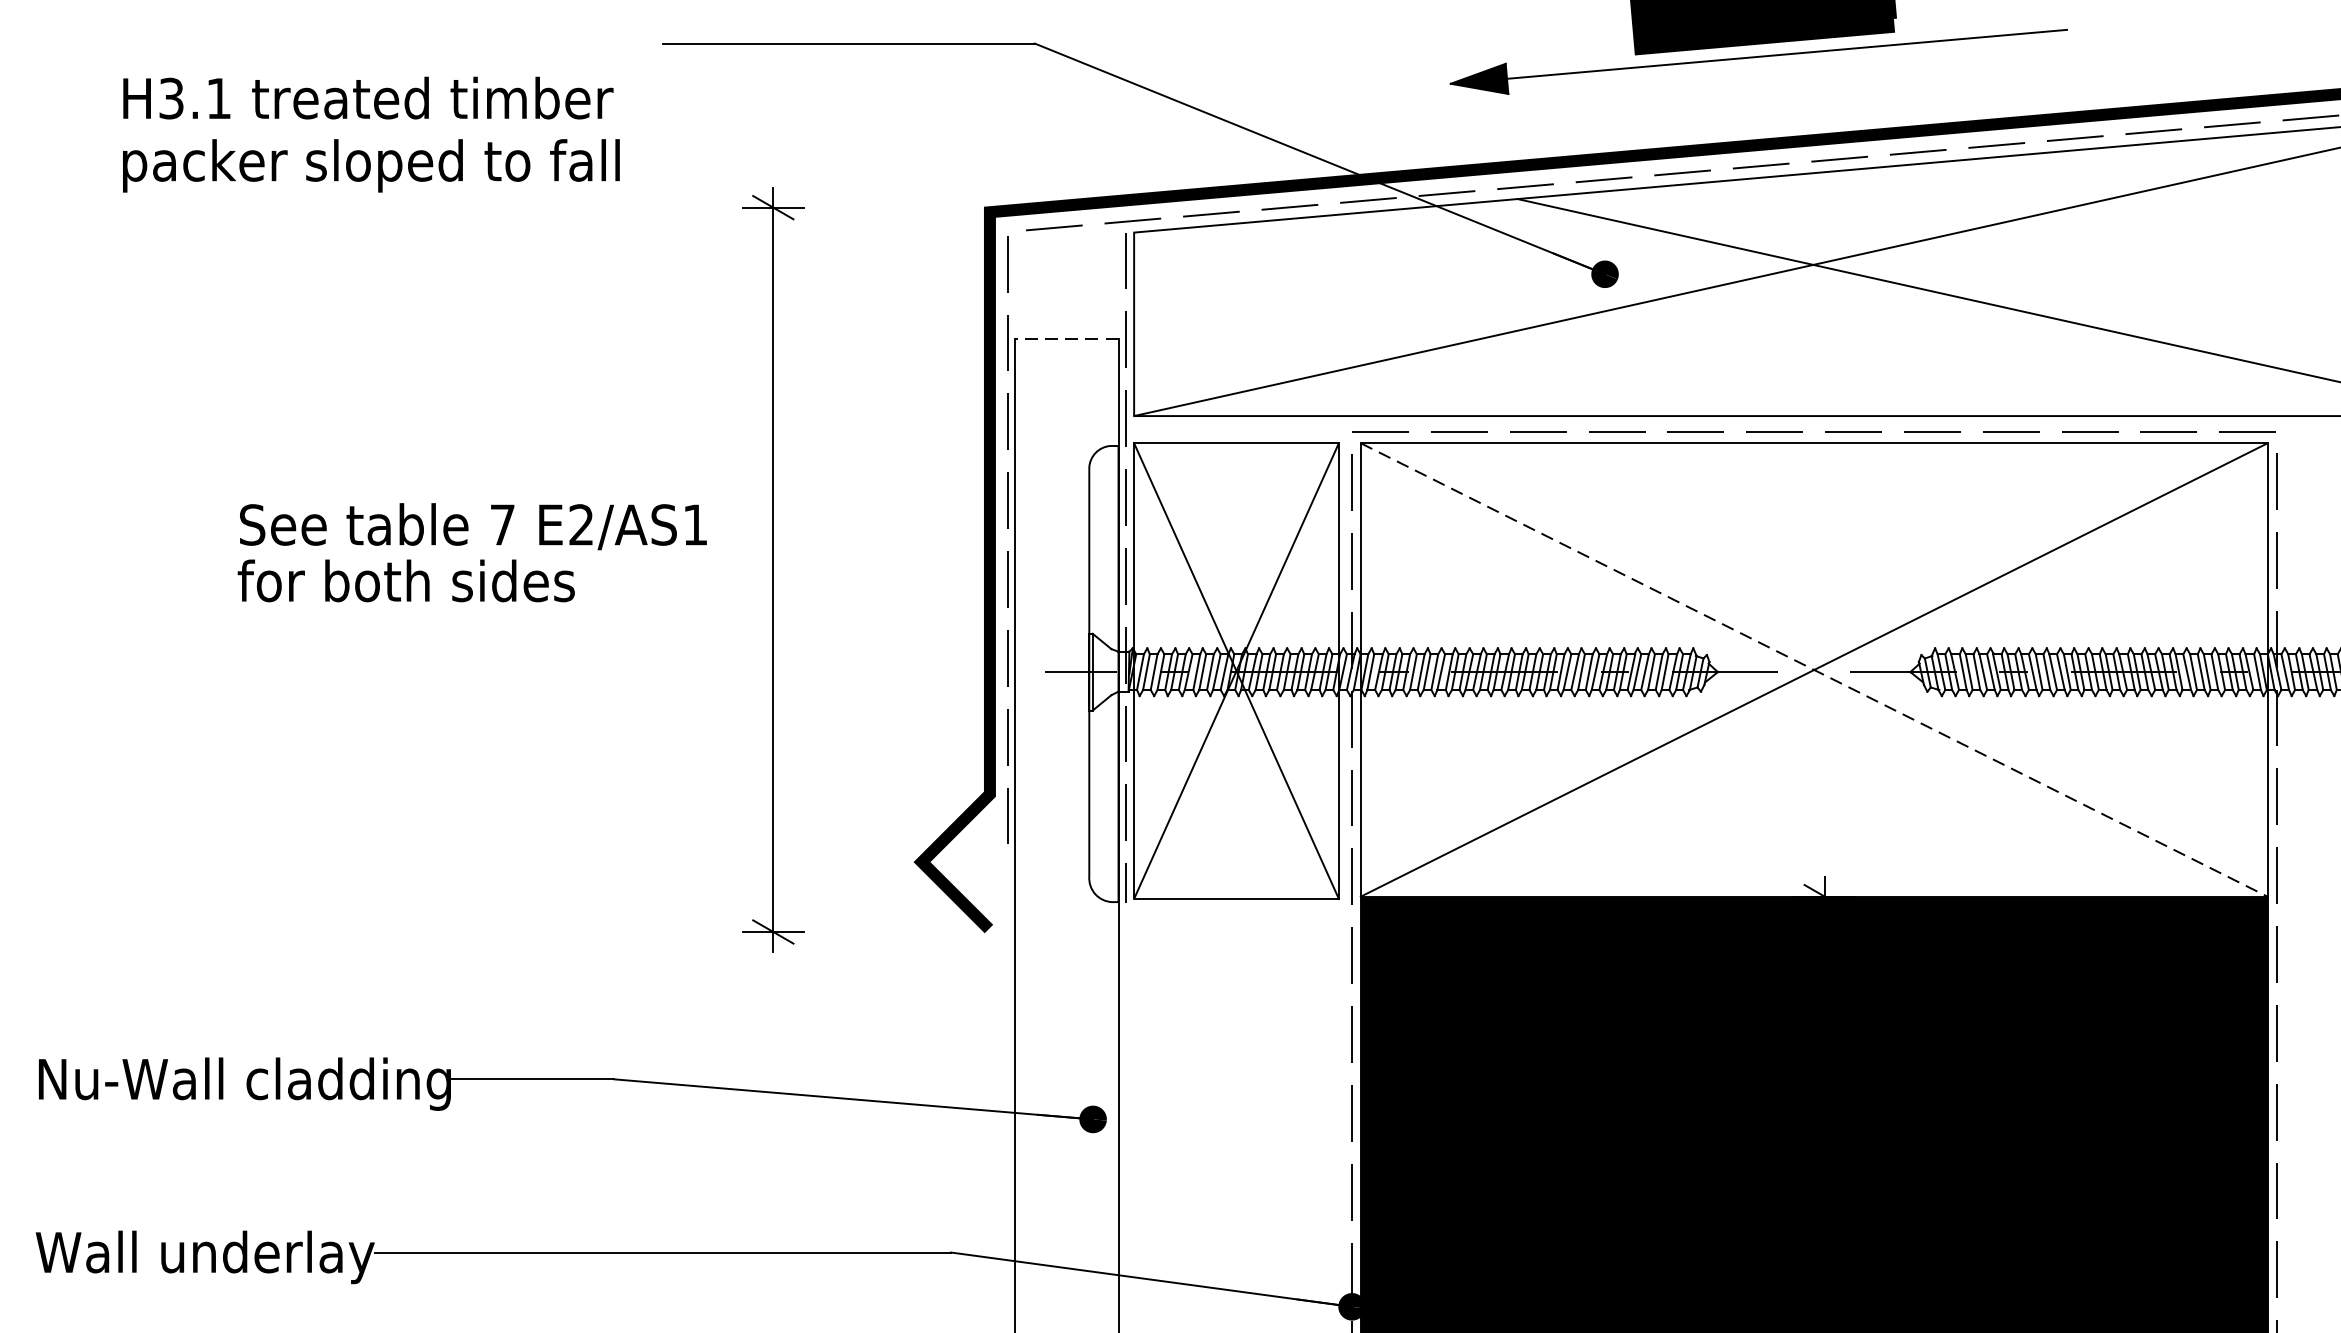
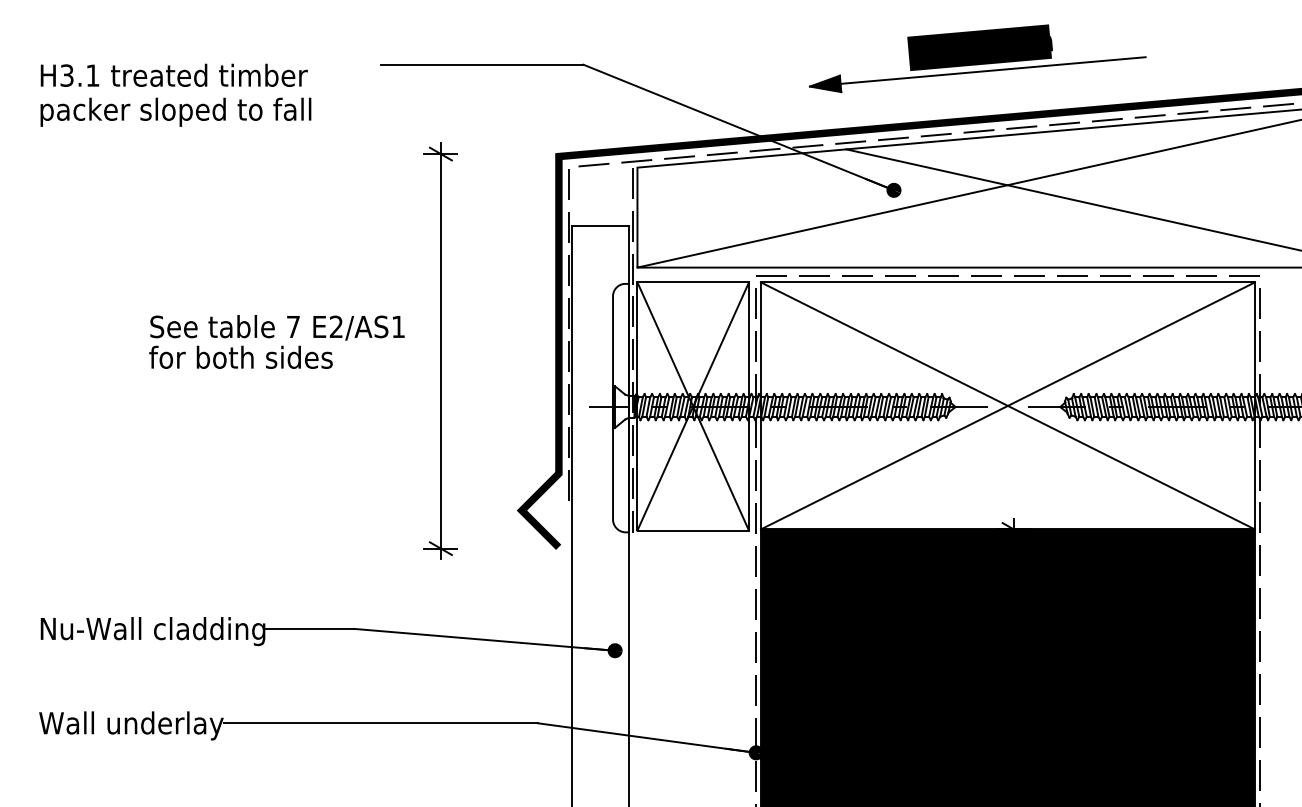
text: (370, 133) -> (175, 94), moved
line: (1066, 338) -> (600, 225), dashed -> solid
line: (1815, 671) -> (1008, 406), dashed -> solid

